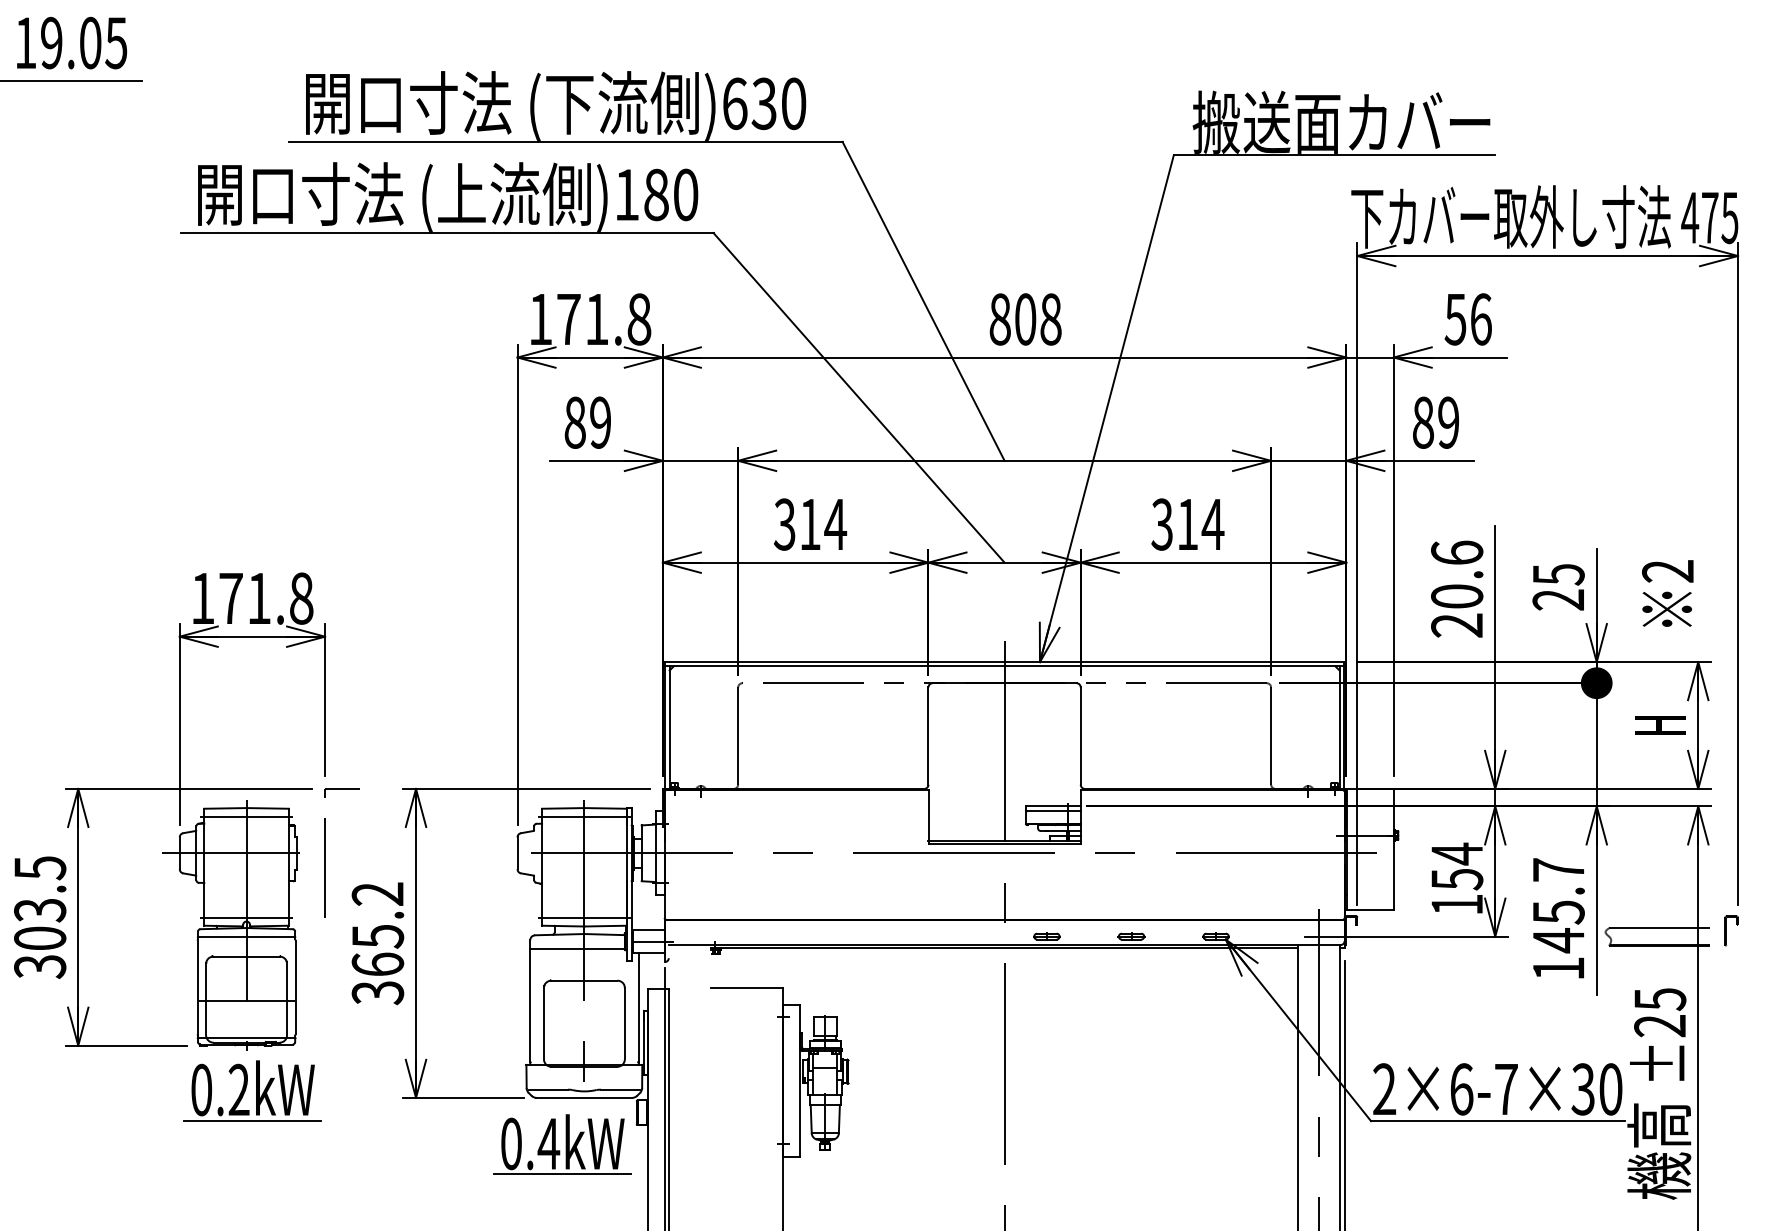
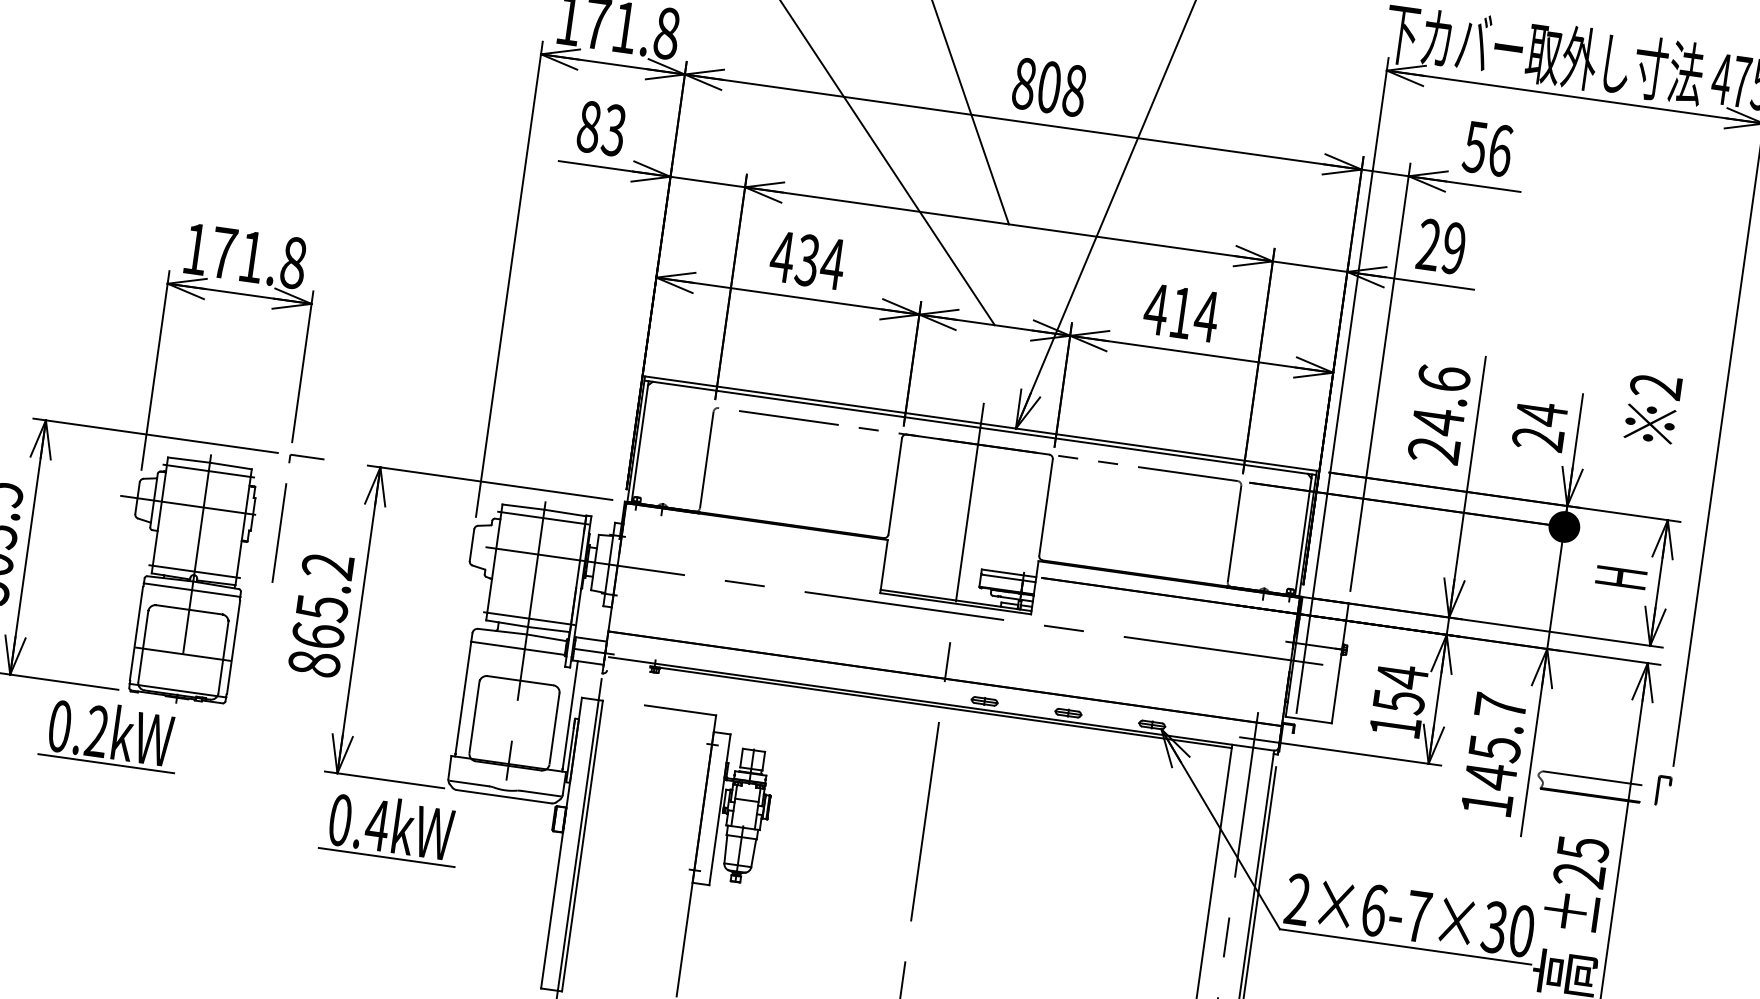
text: (599, 422) -> (613, 130), 89 -> 83
text: (1422, 422) -> (1428, 244), 89 -> 29
text: (796, 524) -> (794, 258), 314 -> 434
text: (1161, 524) -> (1155, 309), 314 -> 414
text: (1558, 574) -> (1541, 414), 25 -> 24
text: (1667, 593) -> (1652, 408), moved
text: (1457, 596) -> (1438, 421), 20.6 -> 24.6
text: (377, 993) -> (313, 664), 365.2 -> 865.2
part: (252, 1090) -> (110, 733), moved
part: (562, 1144) -> (390, 827), moved

